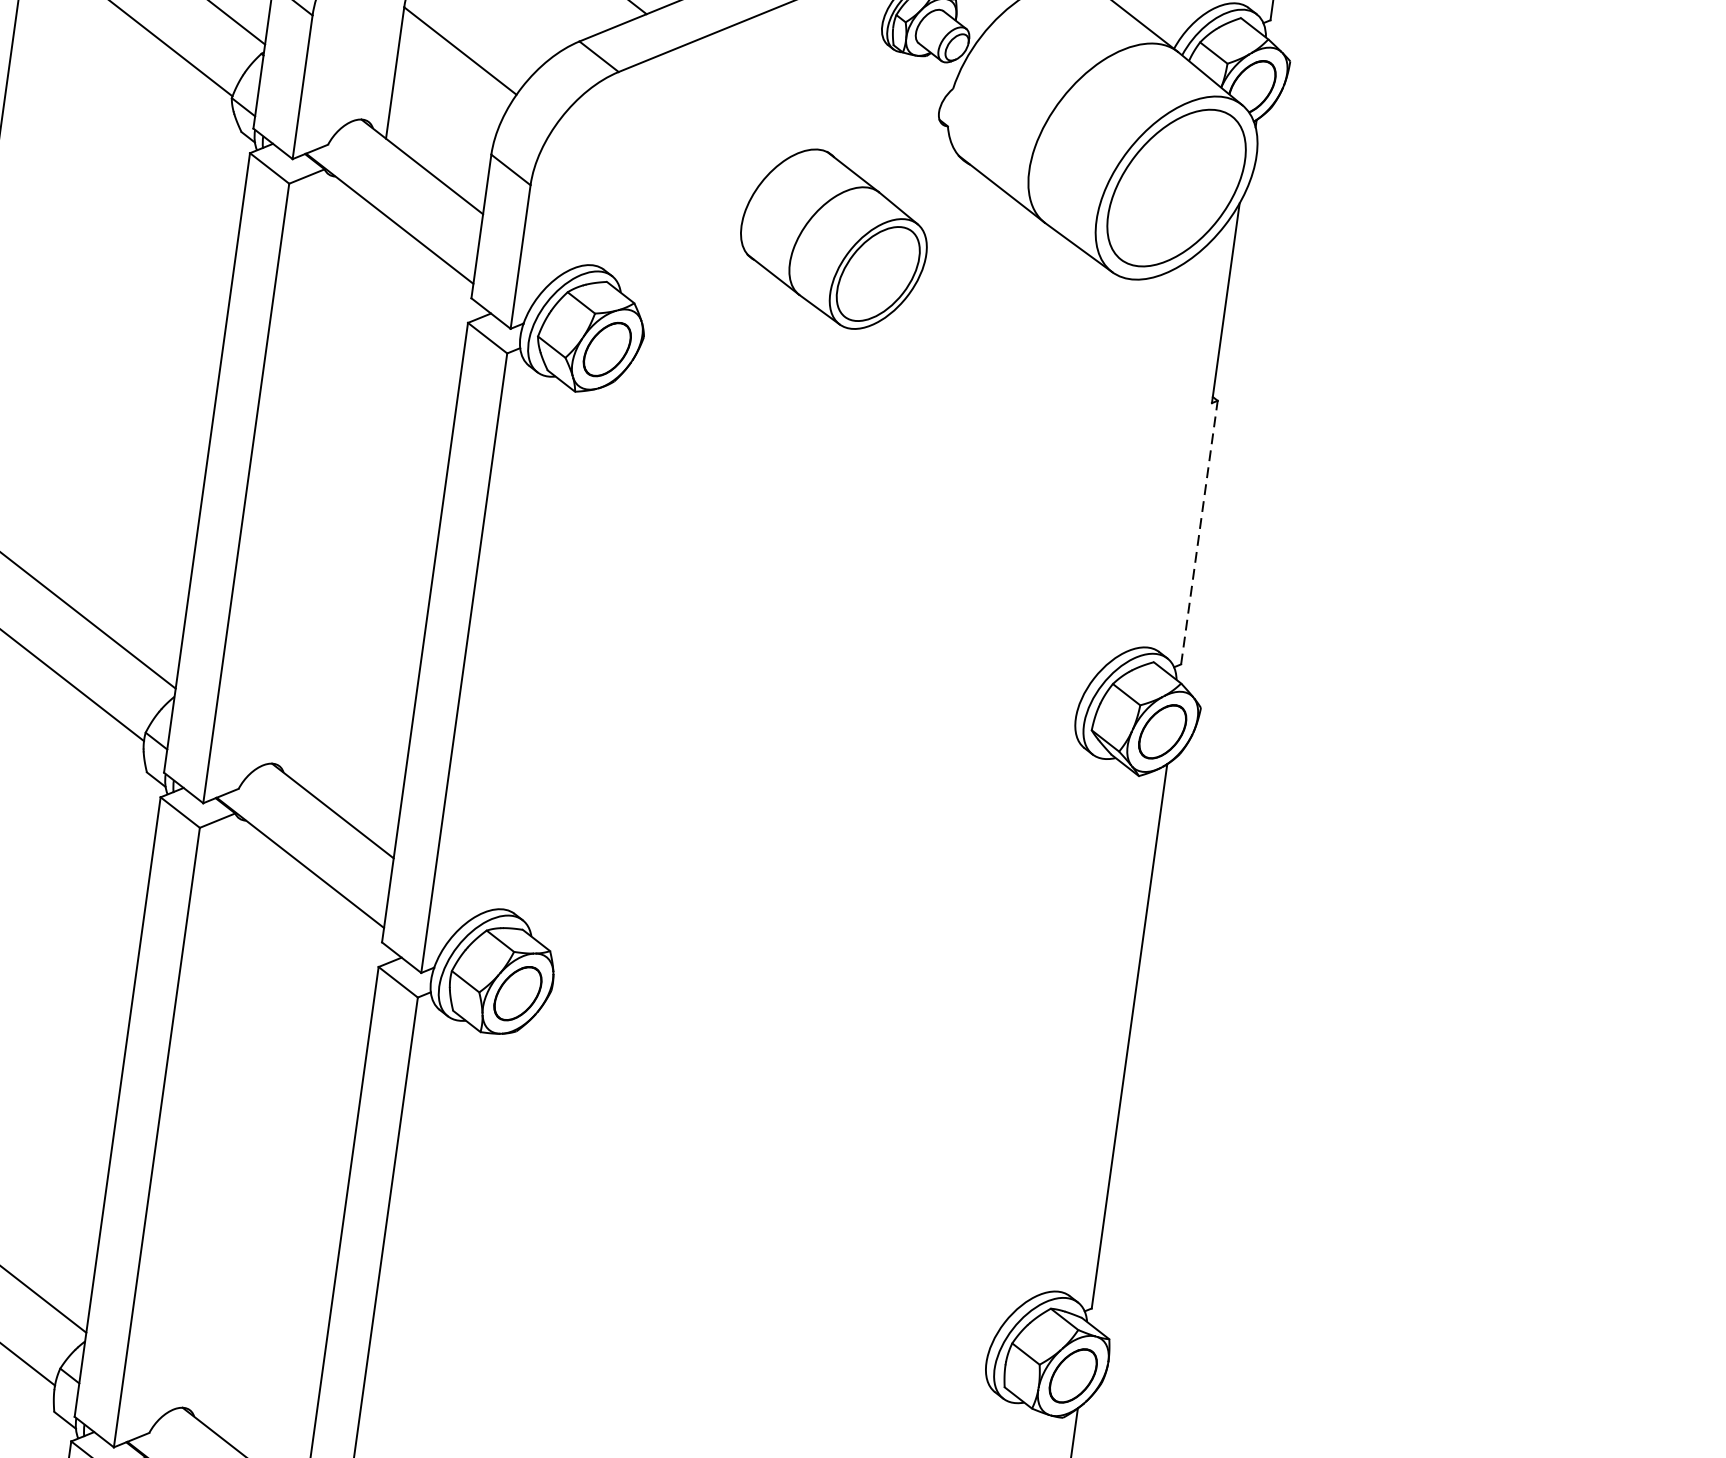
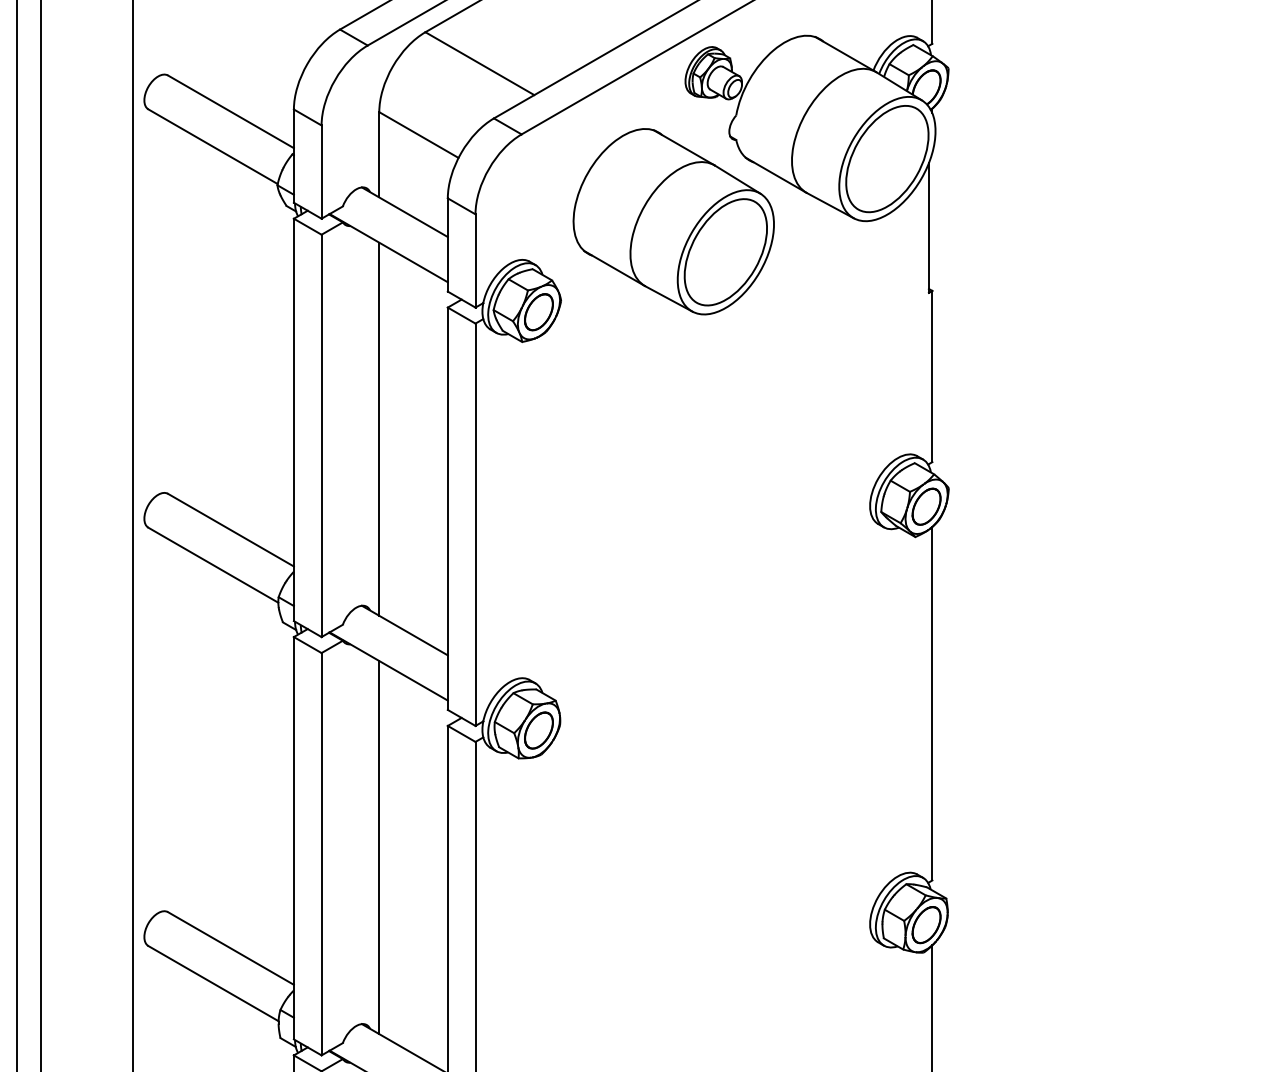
part: (833, 238) -> (673, 221), size x1.67
line: (336, 494) -> (379, 428), added
line: (1199, 532) -> (932, 376), dashed -> solid
line: (247, 1139) -> (379, 847), added

